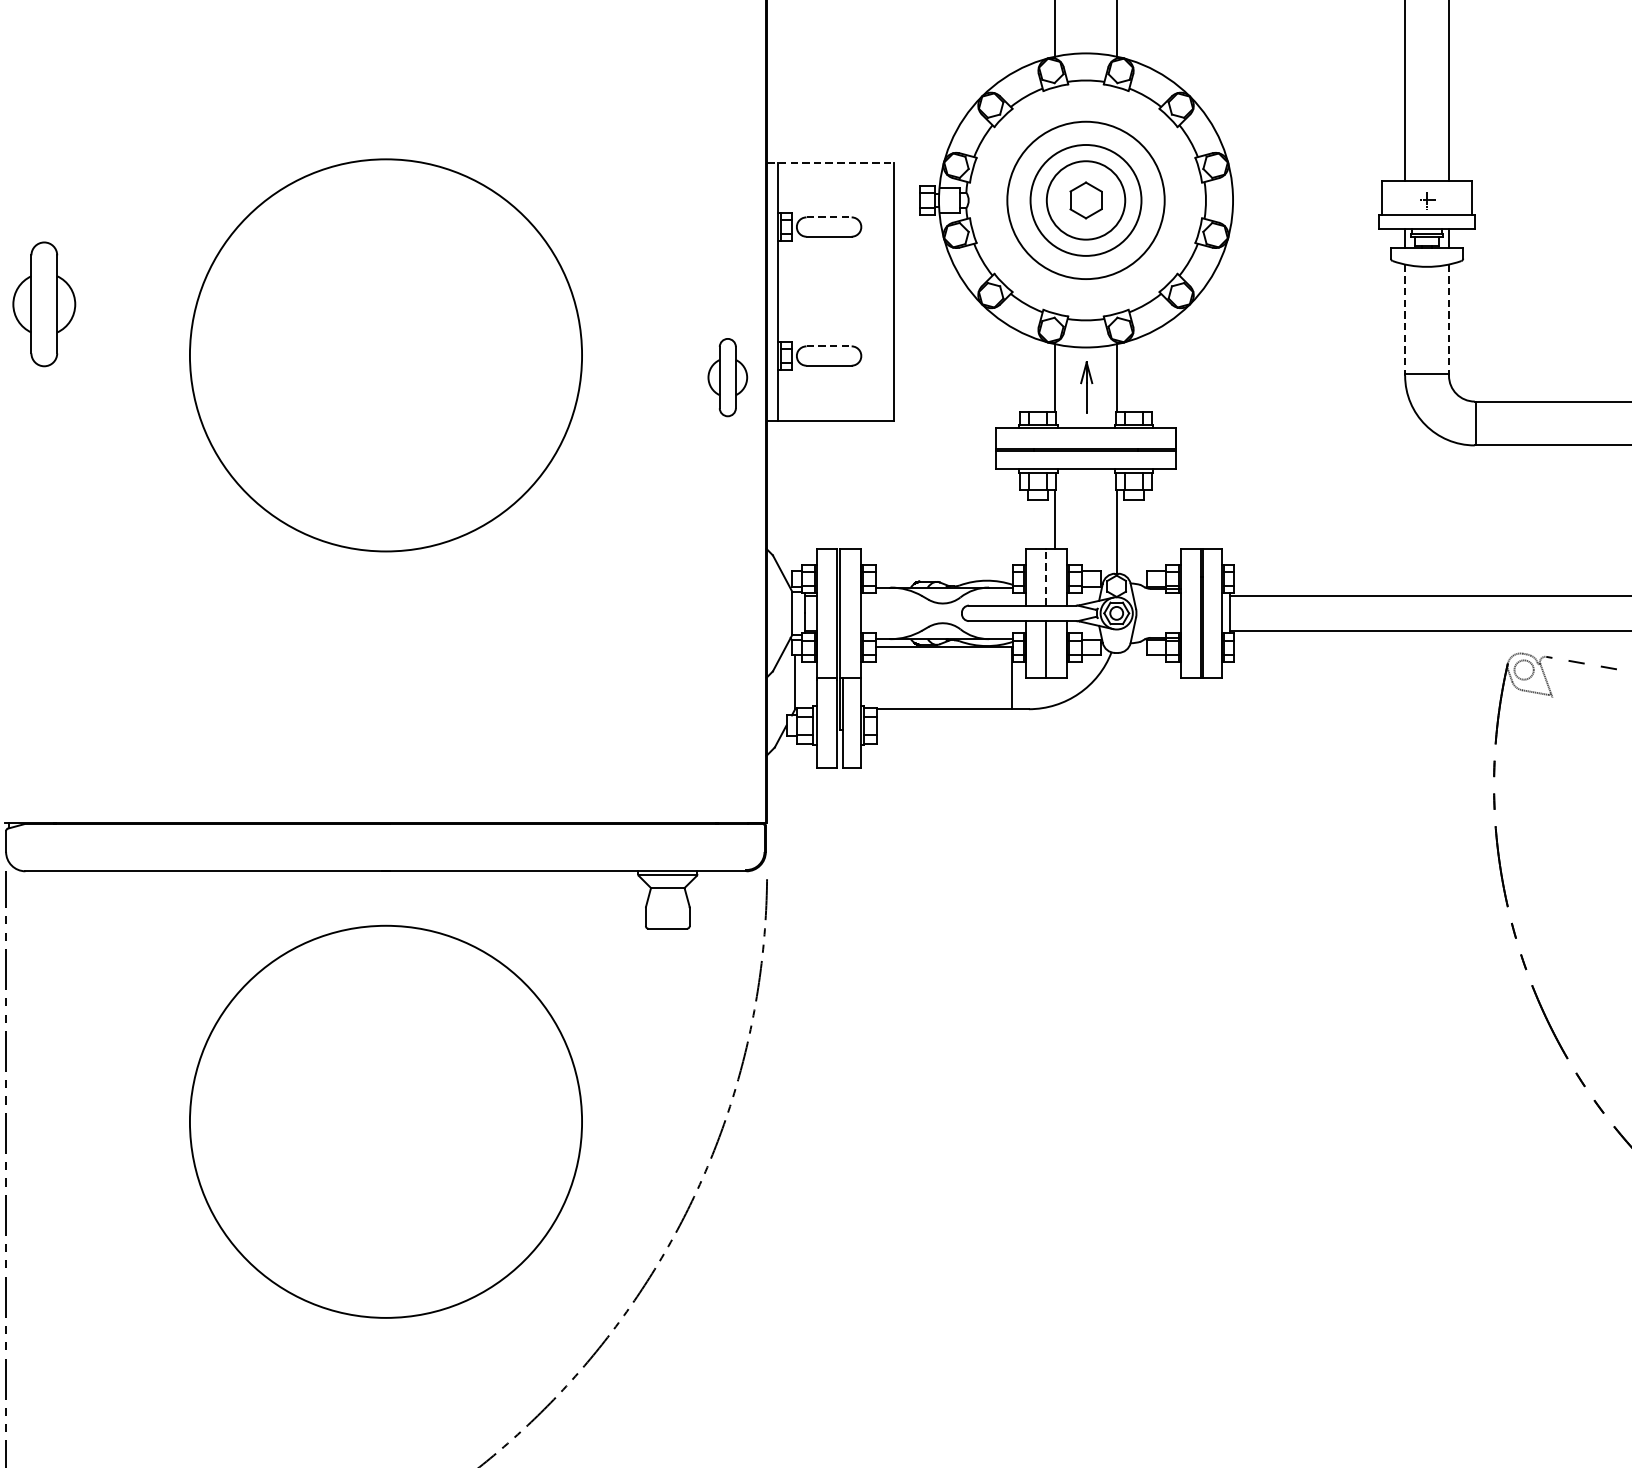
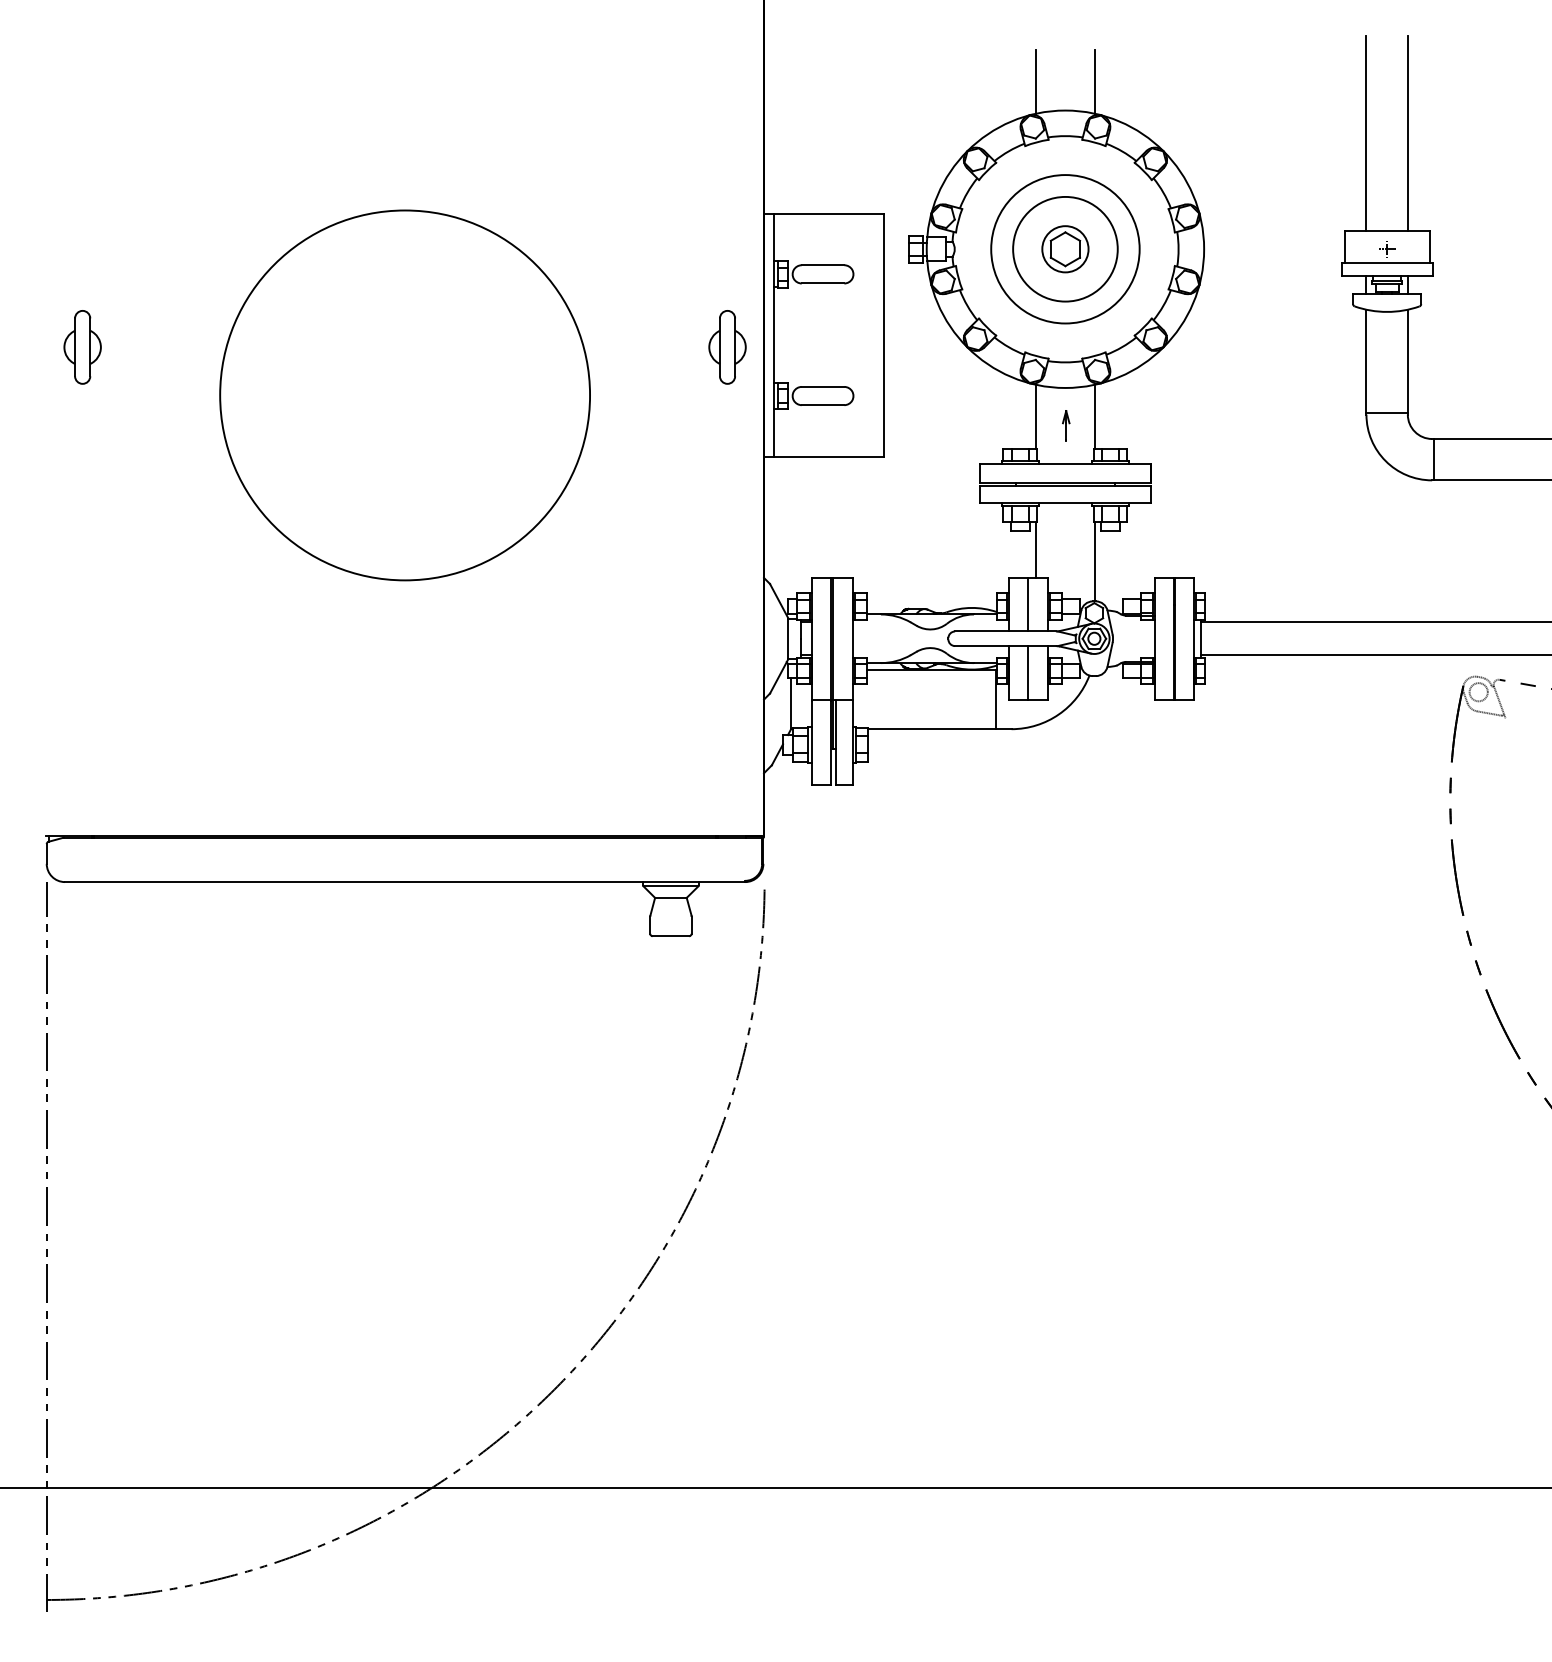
line: (830, 162) -> (824, 213), dashed -> solid
circle: (1086, 200) -> (1065, 249), size x0.62
line: (829, 217) -> (823, 265), dashed -> solid
part: (44, 304) -> (82, 347), size x0.62
line: (1405, 320) -> (1366, 362), dashed -> solid
line: (1448, 320) -> (1407, 362), dashed -> solid
line: (829, 345) -> (823, 386), dashed -> solid
part: (727, 377) -> (727, 347), moved
part: (1087, 387) -> (1066, 425), size x0.62
line: (1046, 577) -> (1028, 604), dashed -> solid
circle: (385, 1121) -> (404, 1118), removed

